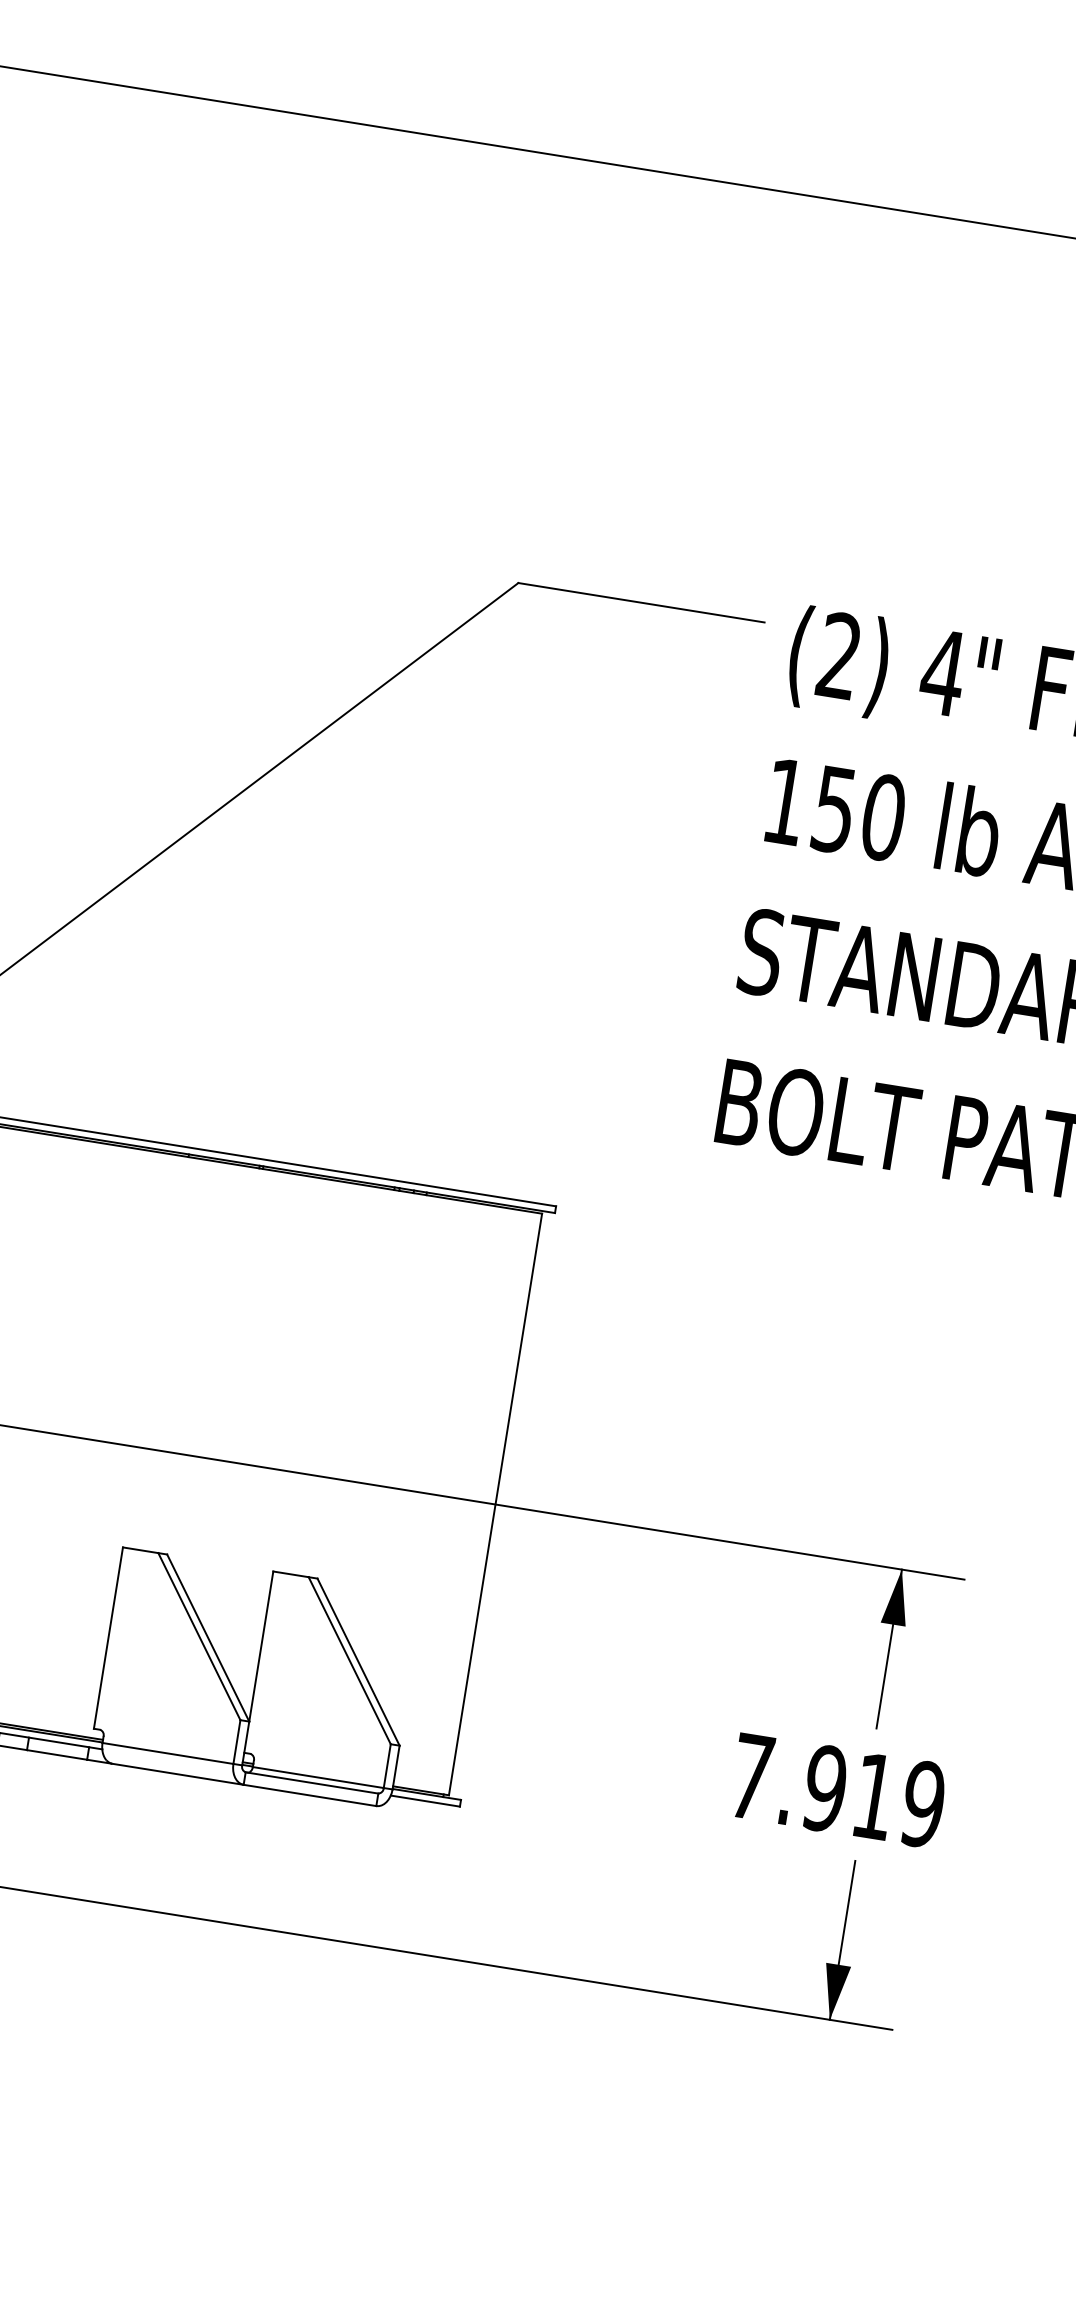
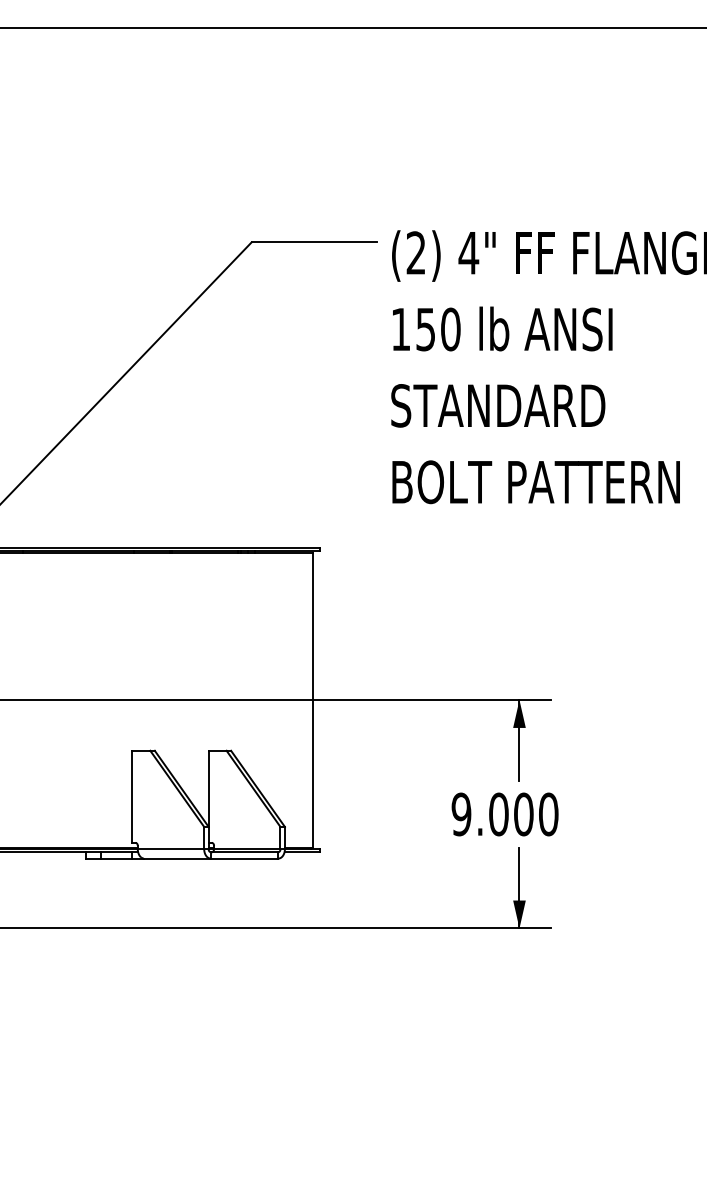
text: (836, 1790) -> (504, 814), 7.919 -> 9.000

